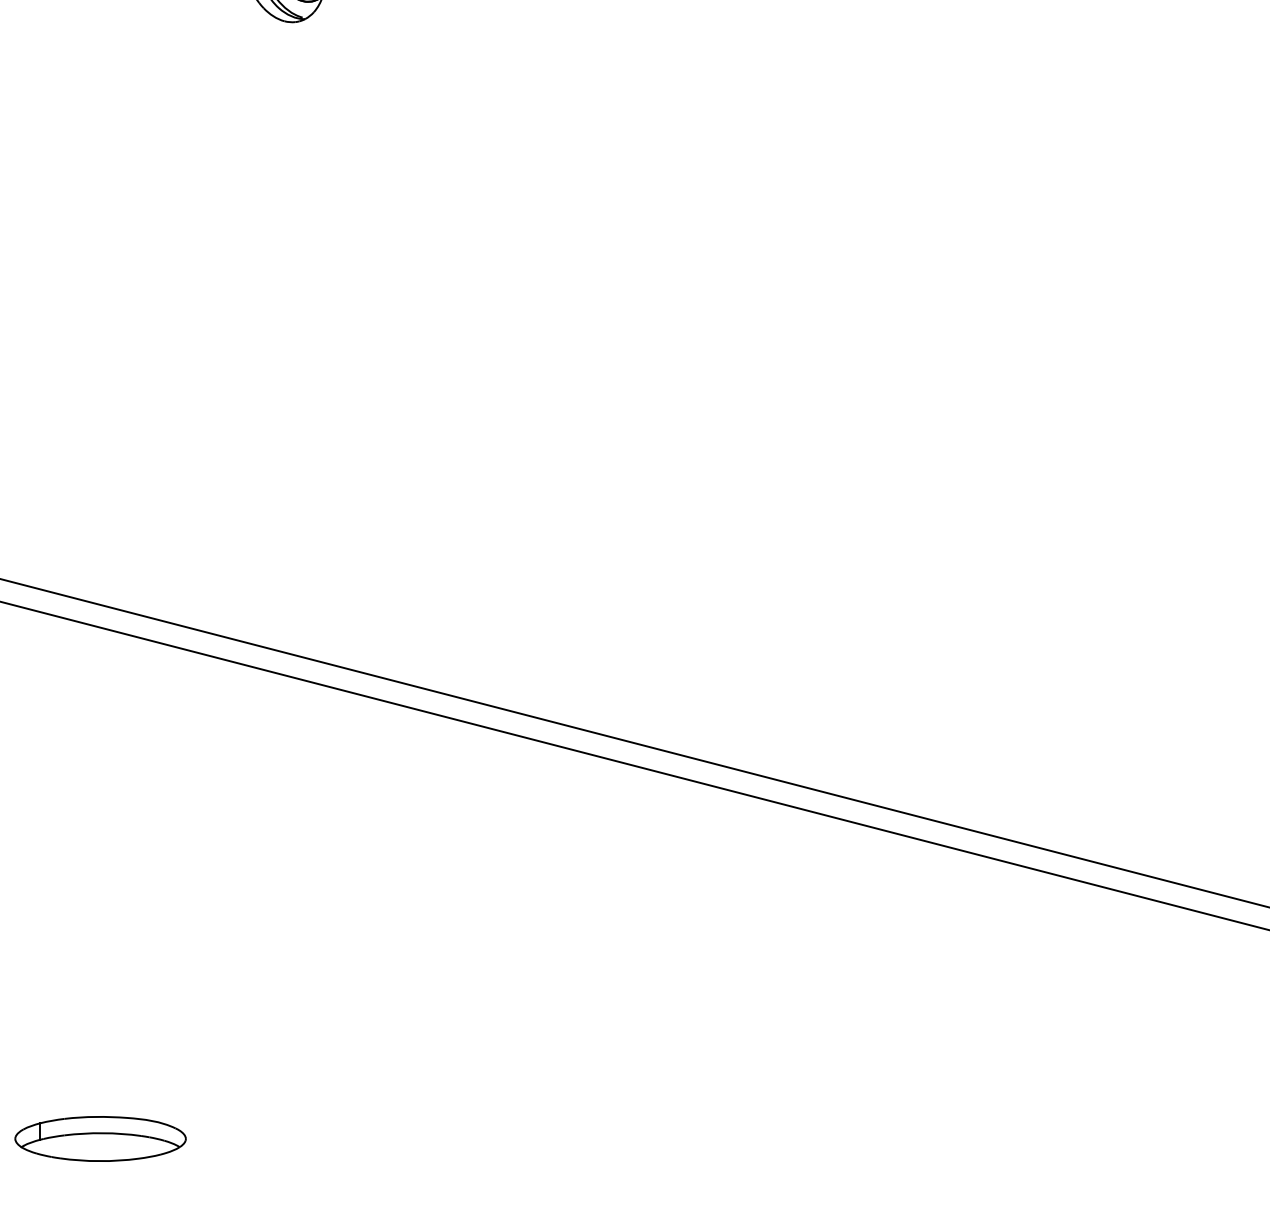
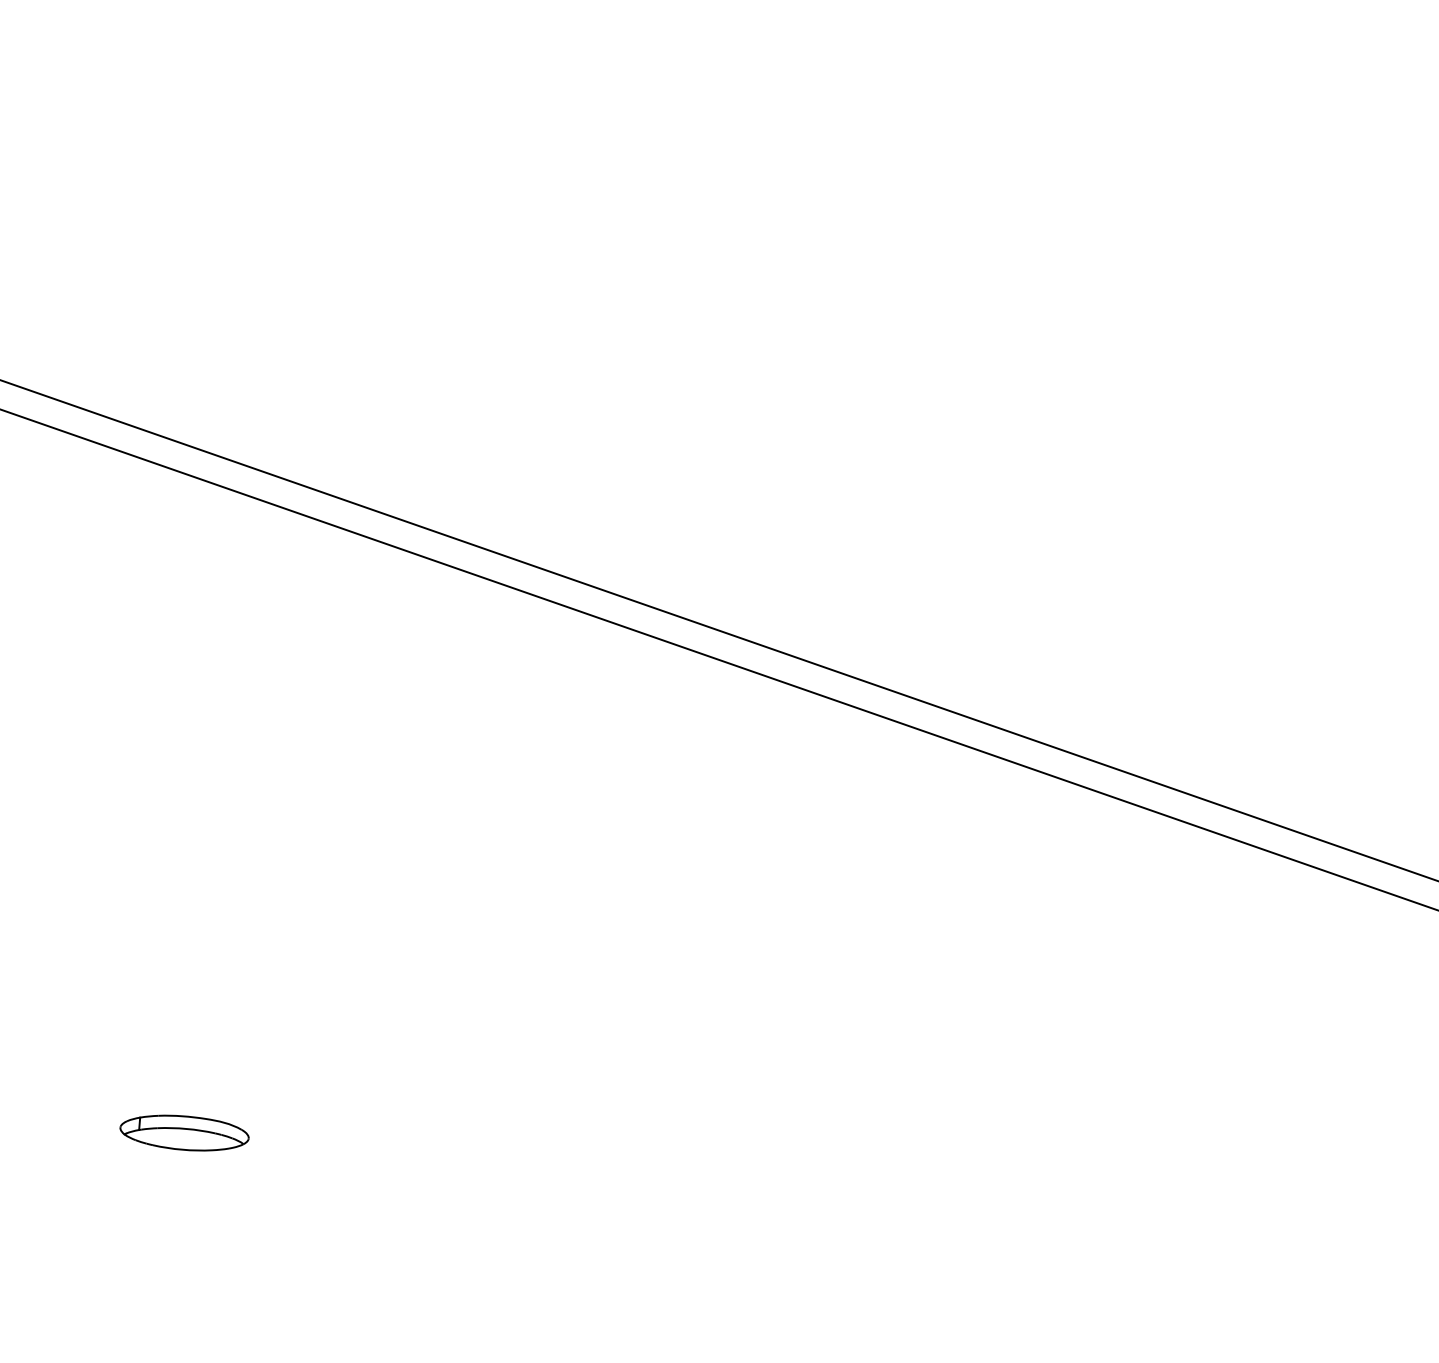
part: (100, 1138) -> (184, 1132), size x0.6

